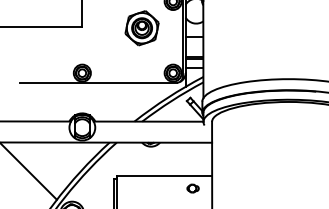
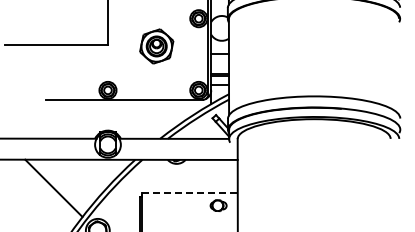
part: (141, 28) -> (156, 46), moved
line: (164, 175) -> (190, 192), solid -> dashed
part: (192, 188) -> (218, 205), size x1.4

